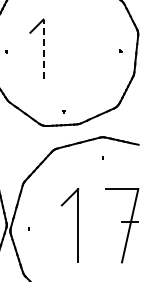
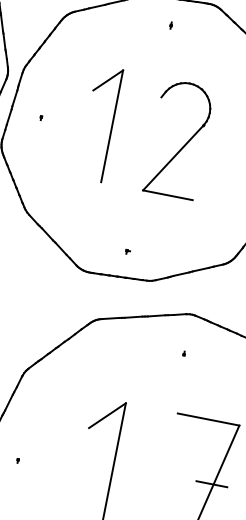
part: (78, 48) -> (178, 137), added
line: (43, 49) -> (112, 126), dashed -> solid

